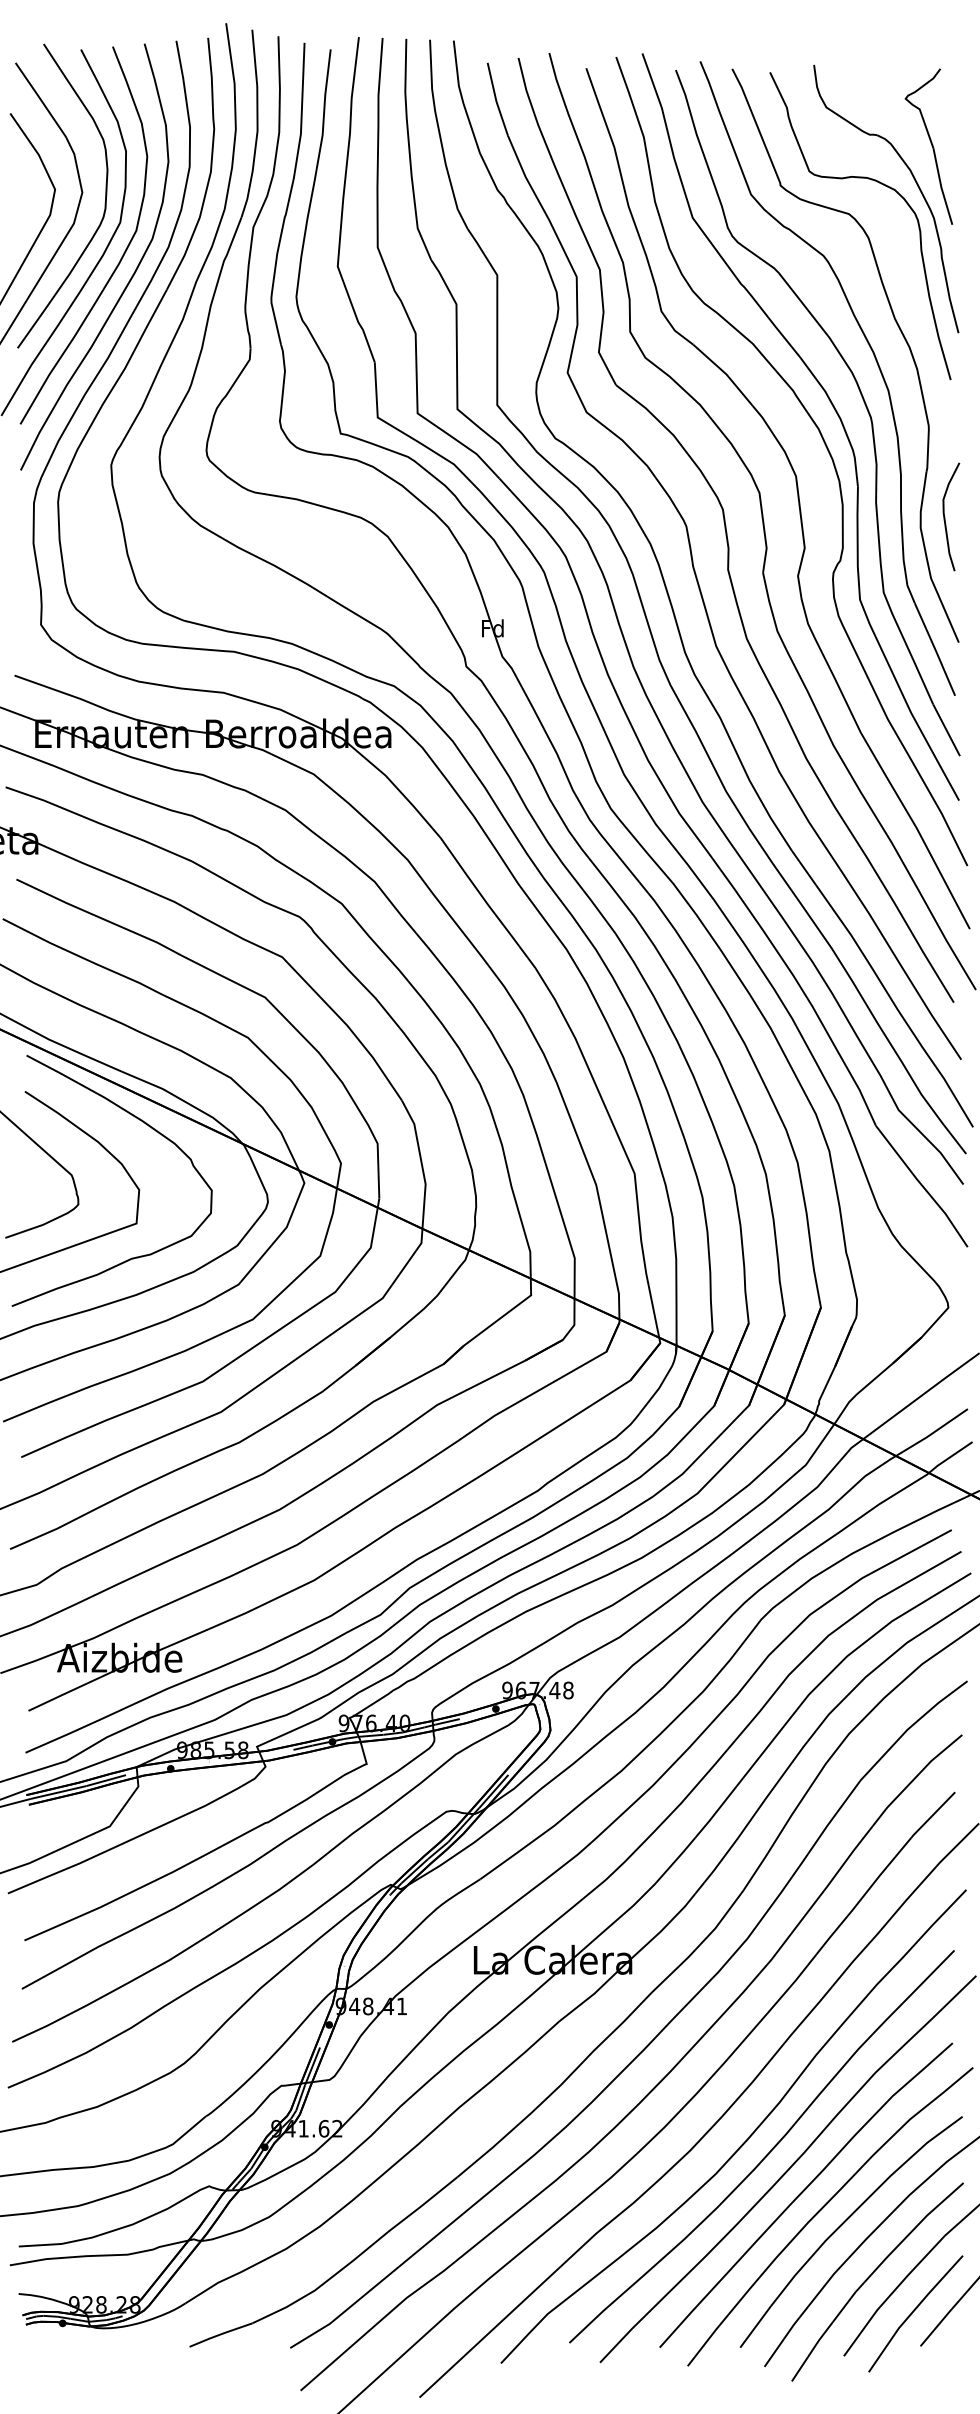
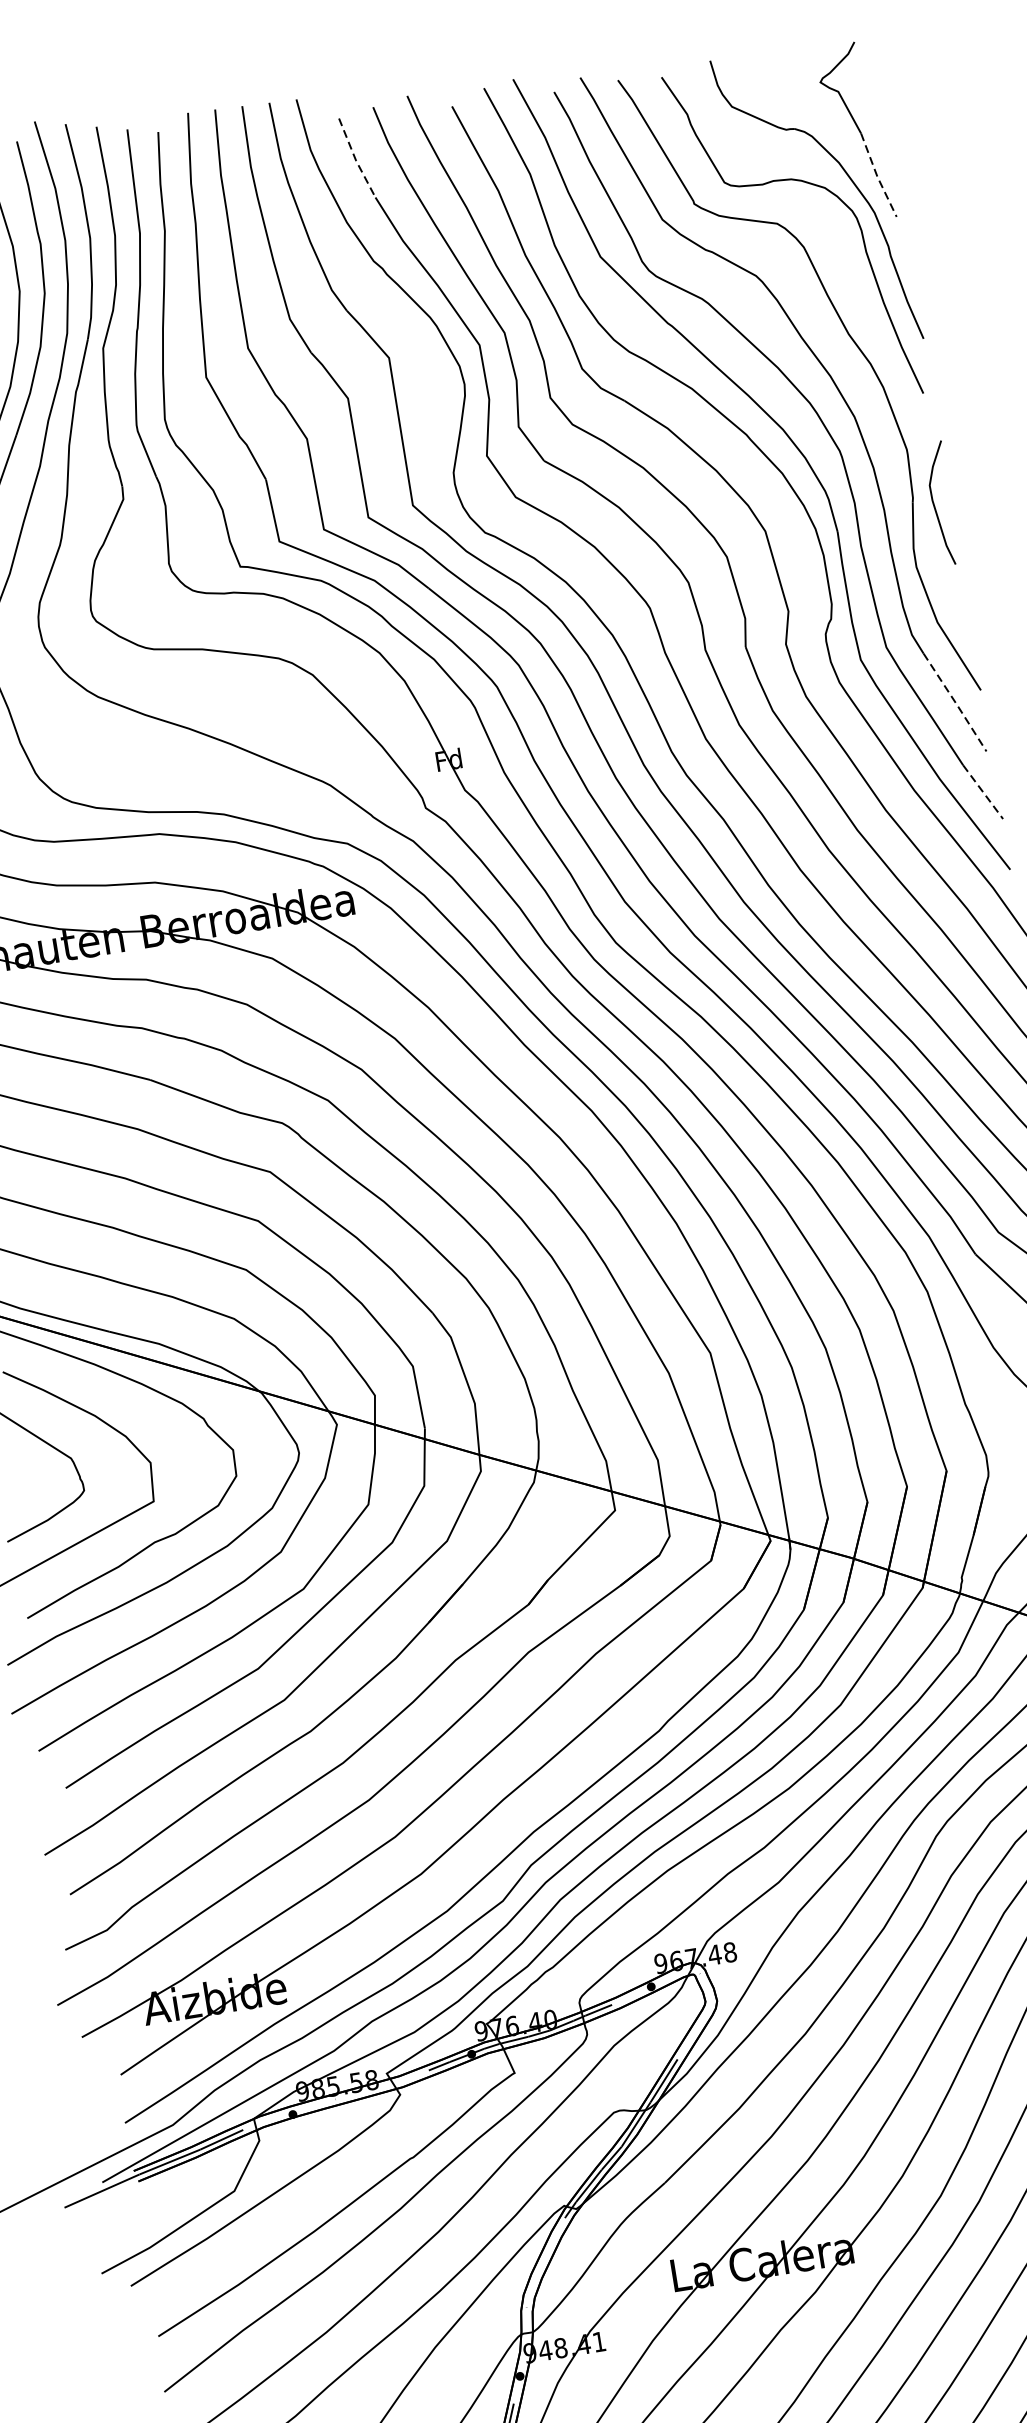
line: (496, 100) -> (355, 159), solid -> dashed
line: (941, 187) -> (877, 176), solid -> dashed
curve: (945, 516) -> (935, 504), moved
line: (935, 650) -> (955, 703), solid -> dashed
line: (946, 730) -> (983, 792), solid -> dashed

